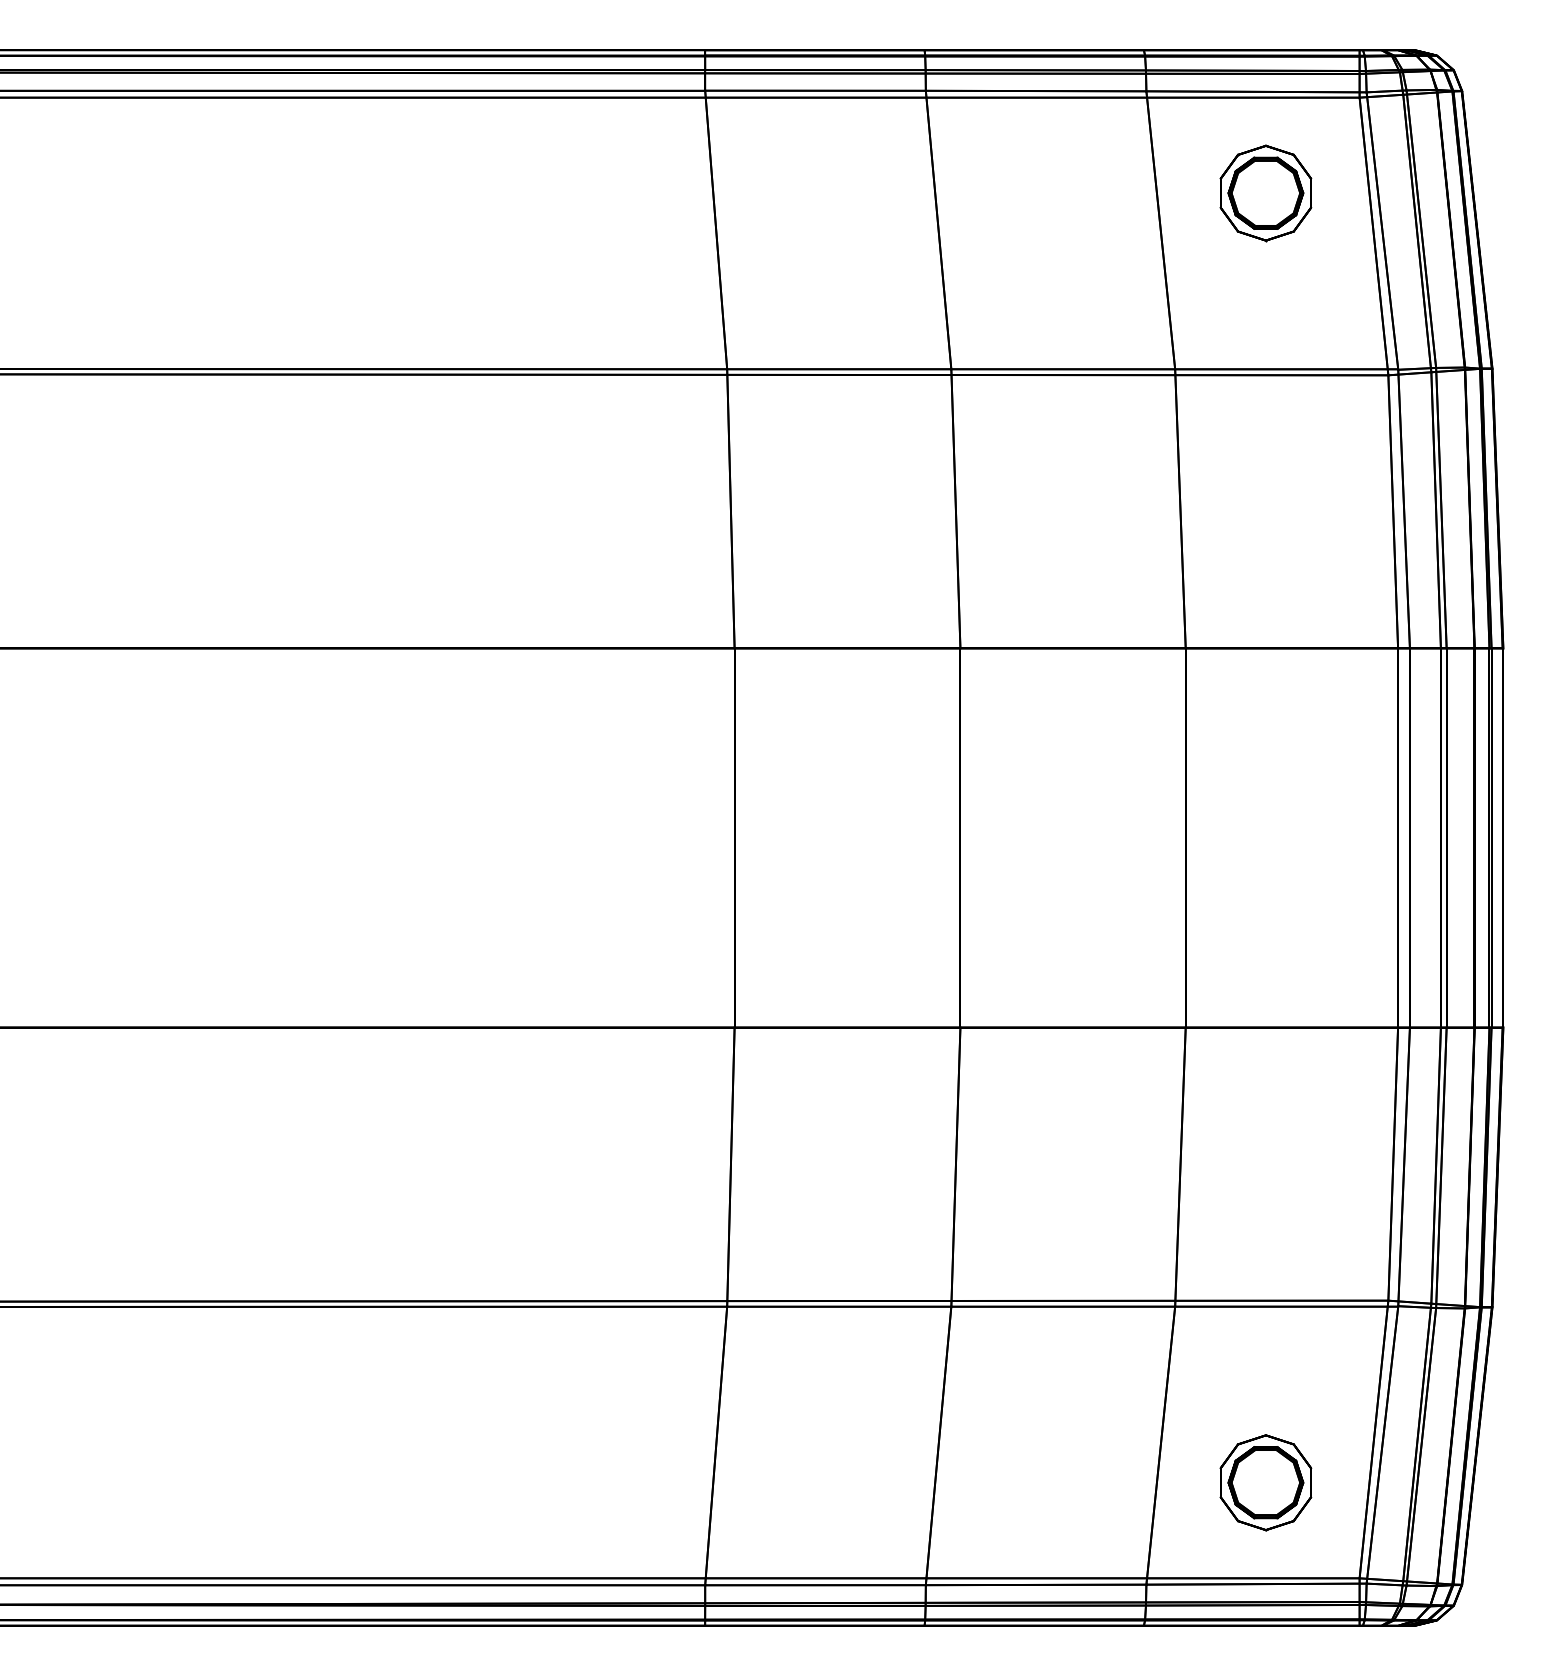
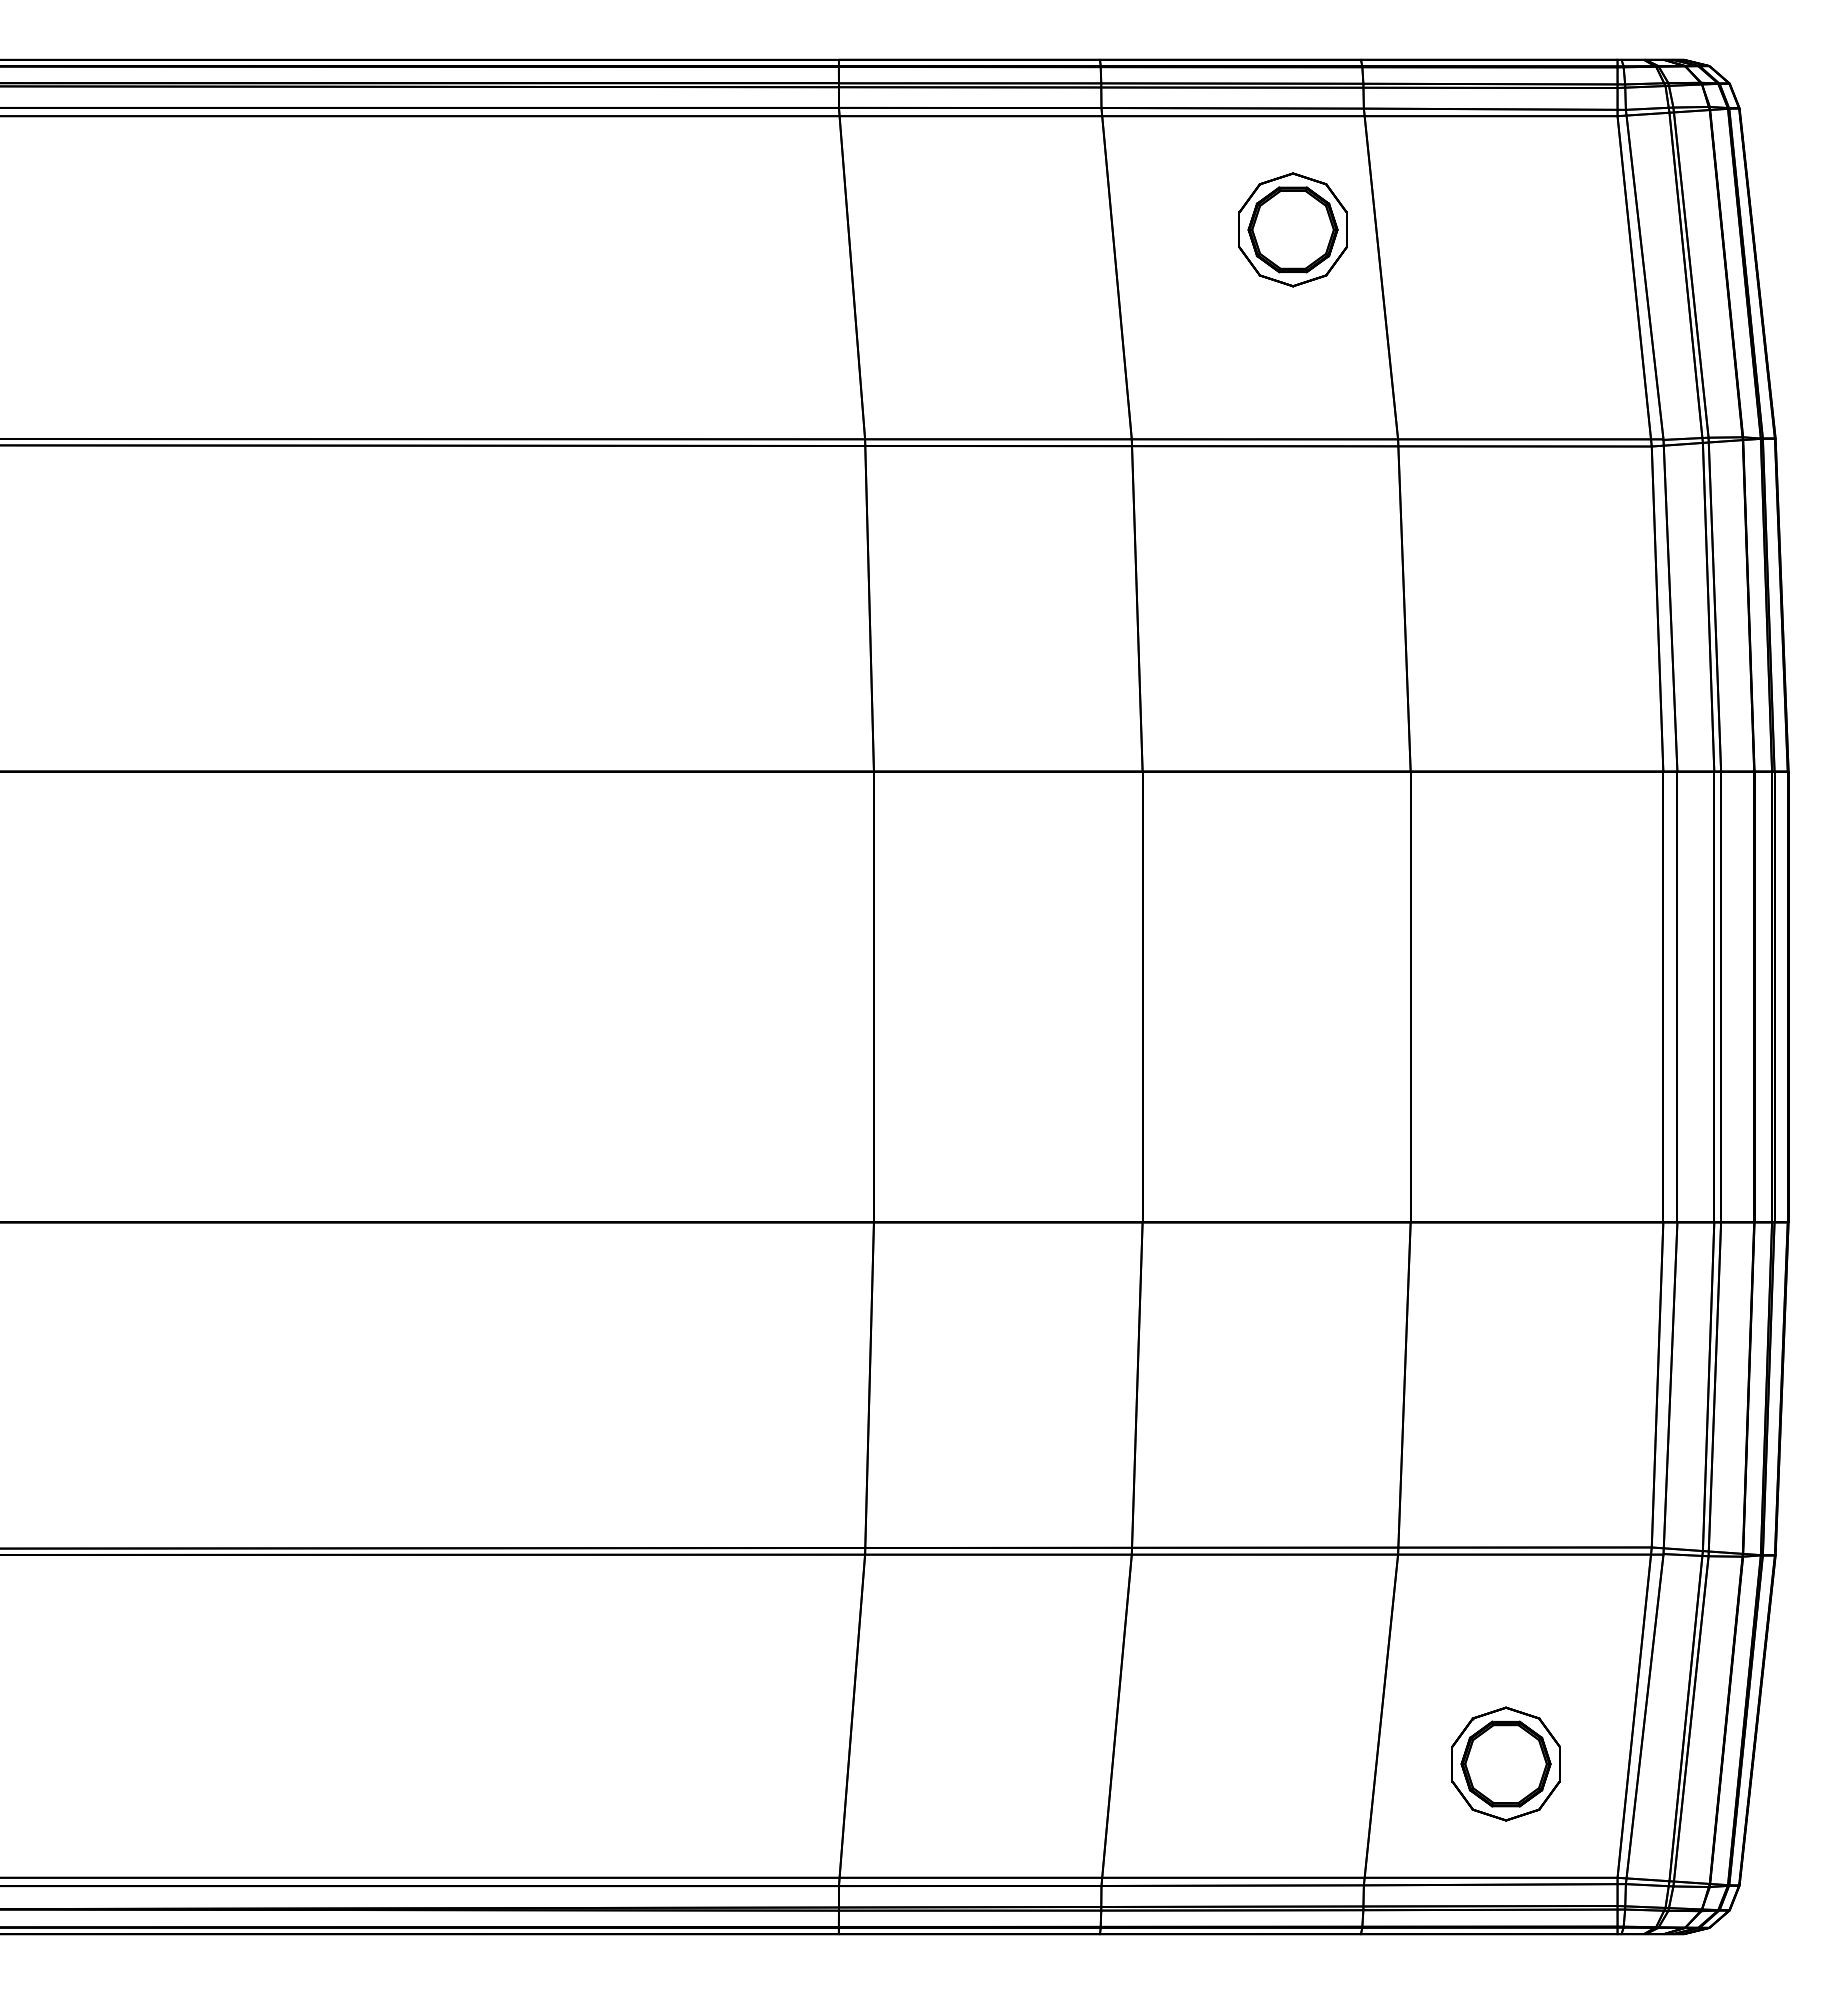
part: (1265, 192) -> (1292, 229), moved

